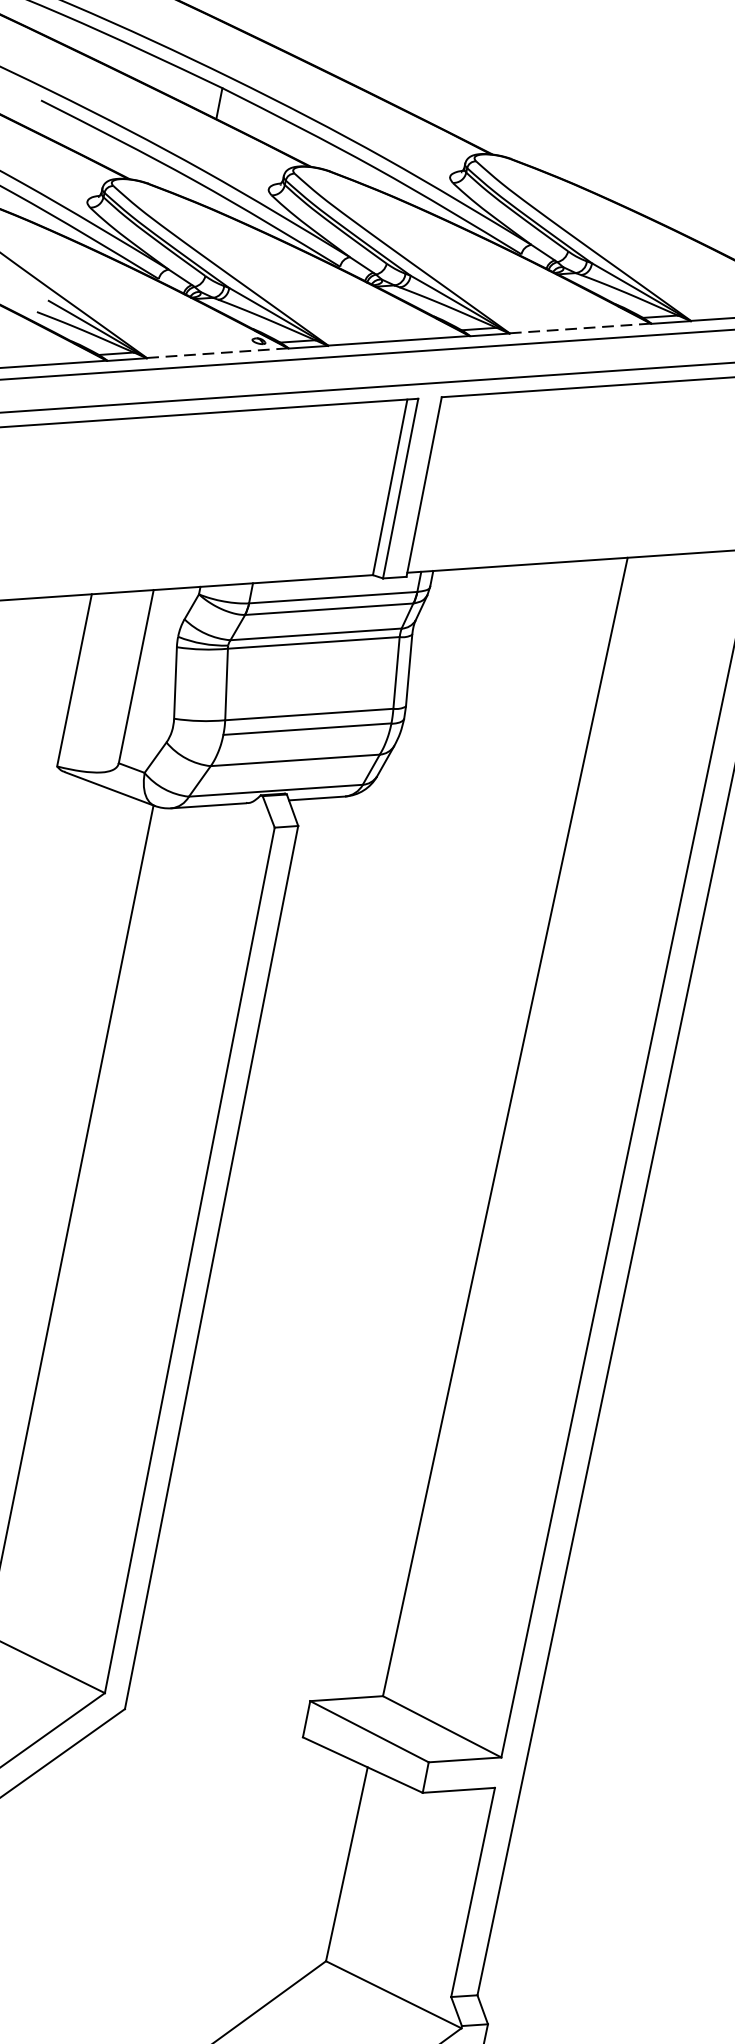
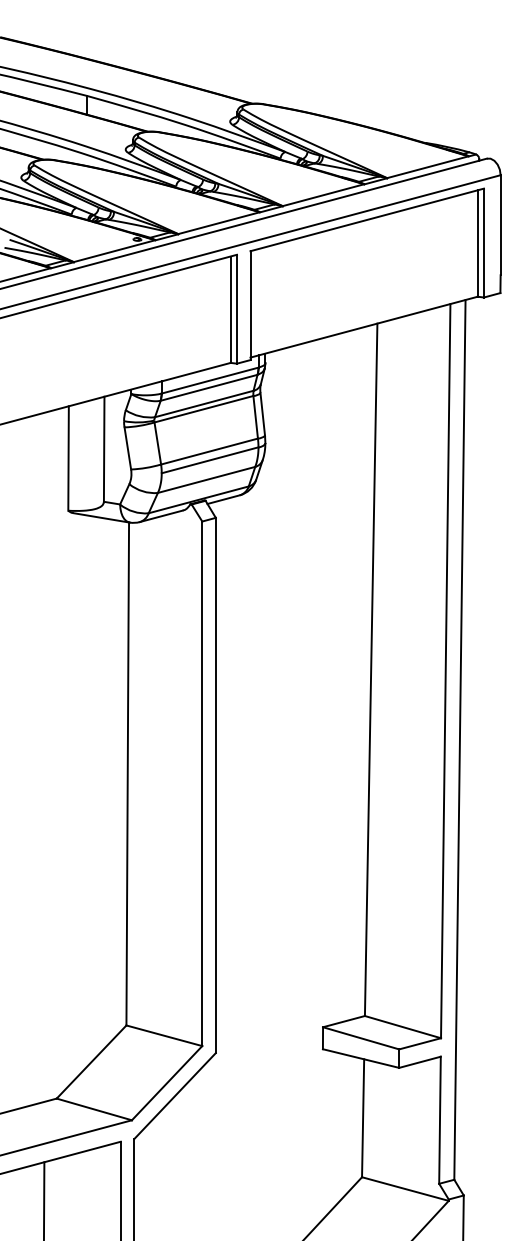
line: (578, 328) -> (322, 195), dashed -> solid
line: (217, 353) -> (114, 251), dashed -> solid

